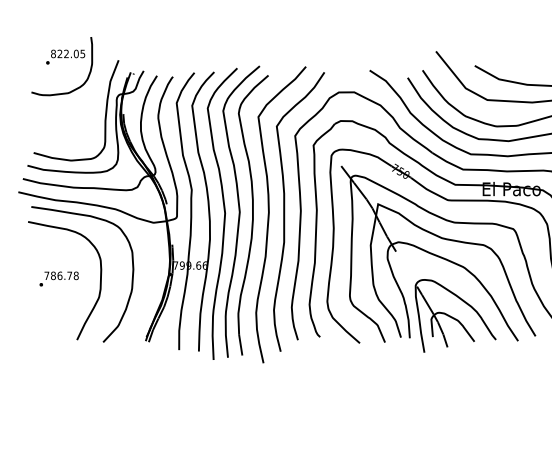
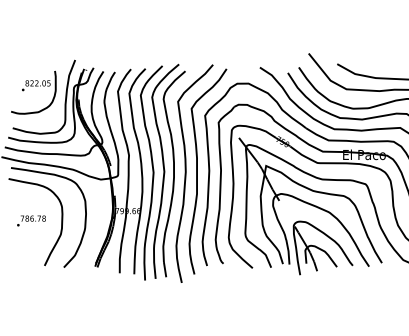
part: (61, 66) -> (33, 92), moved

